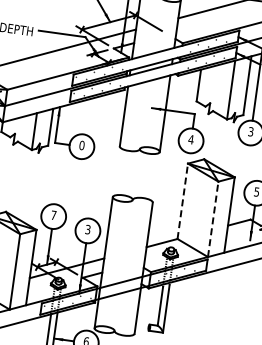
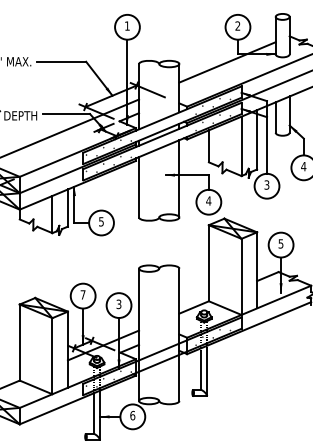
text: (82, 145) -> (101, 221), 0 -> 5
line: (182, 200) -> (208, 262), dashed -> solid
line: (213, 218) -> (241, 276), dashed -> solid

